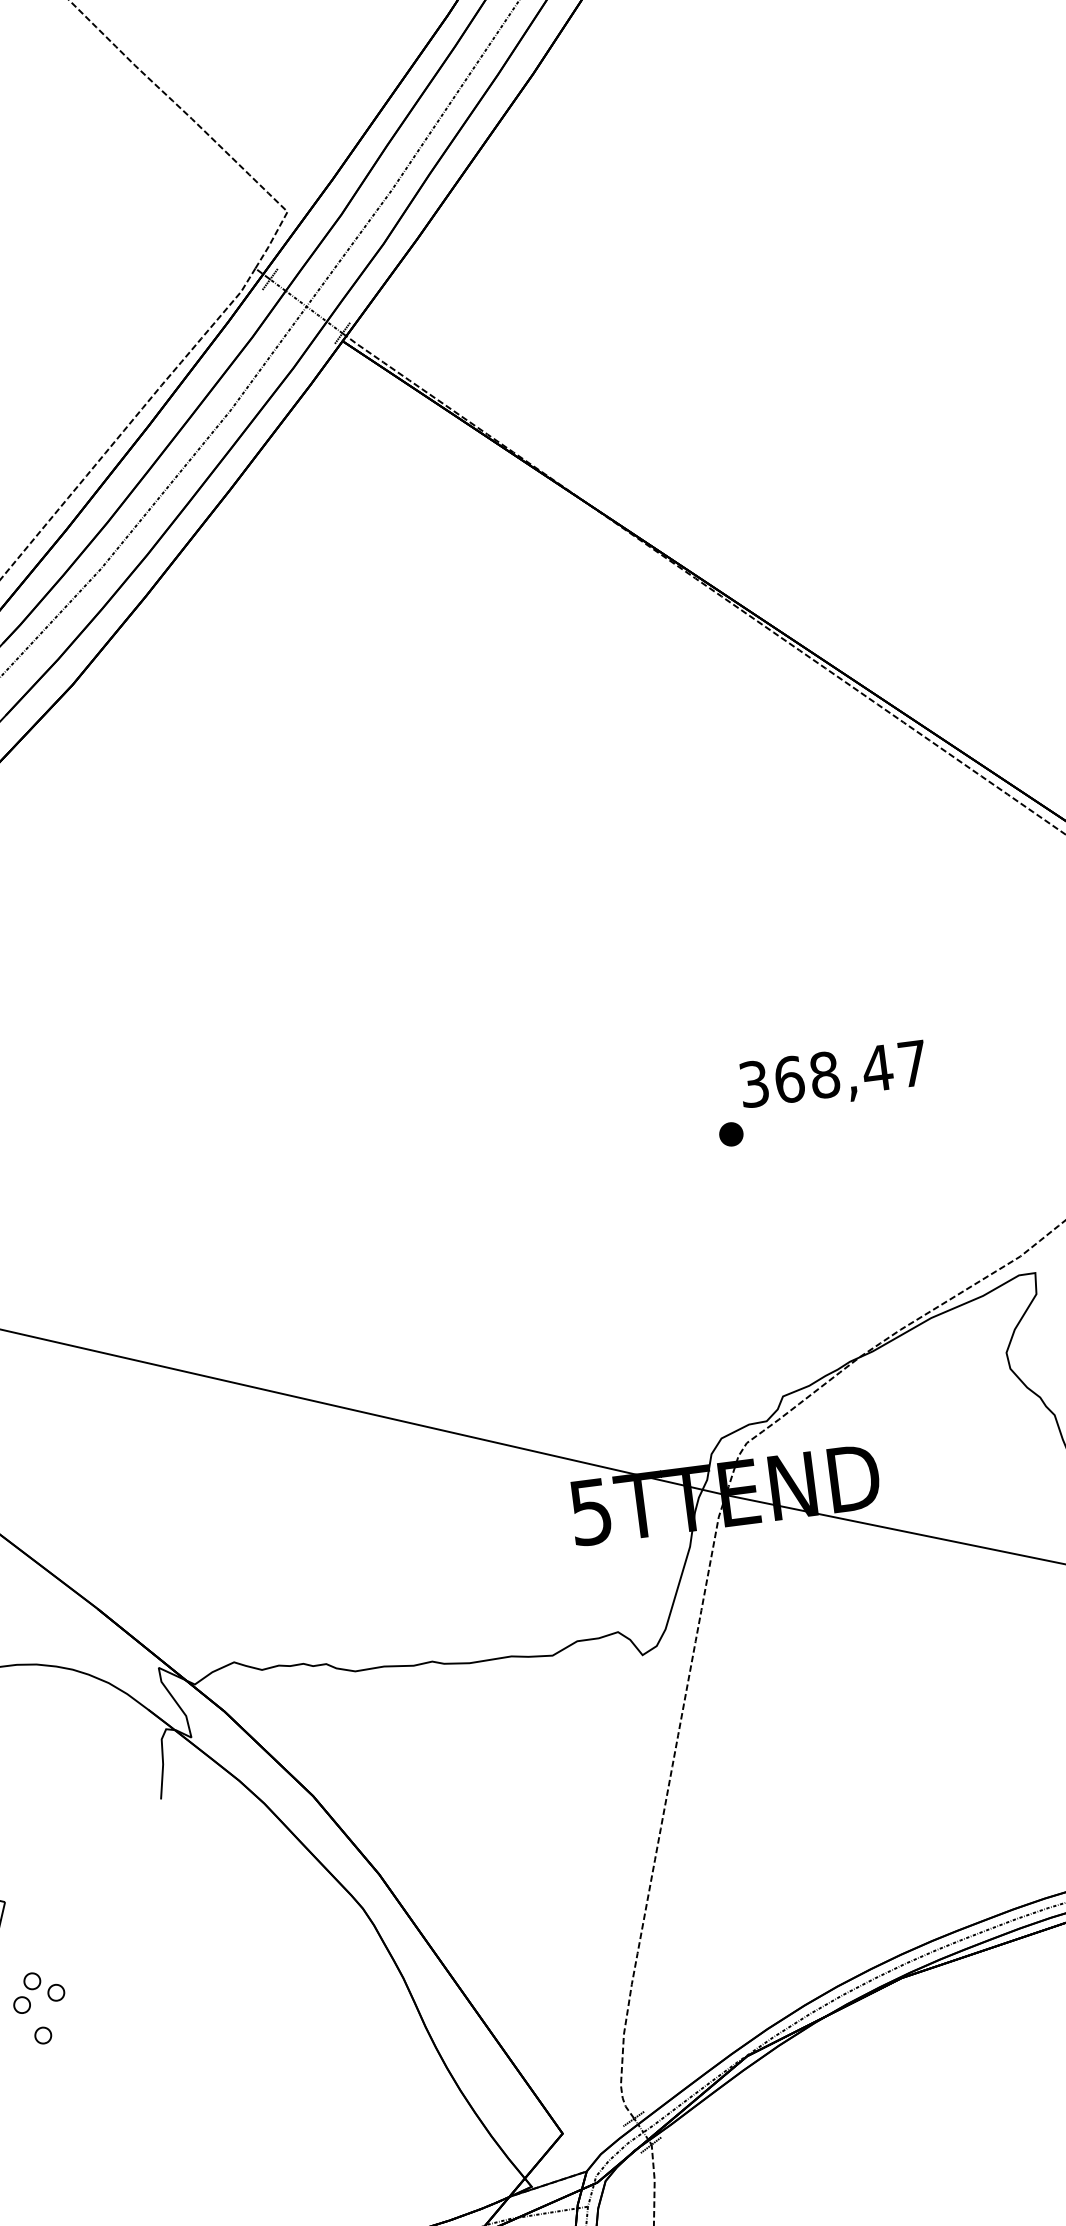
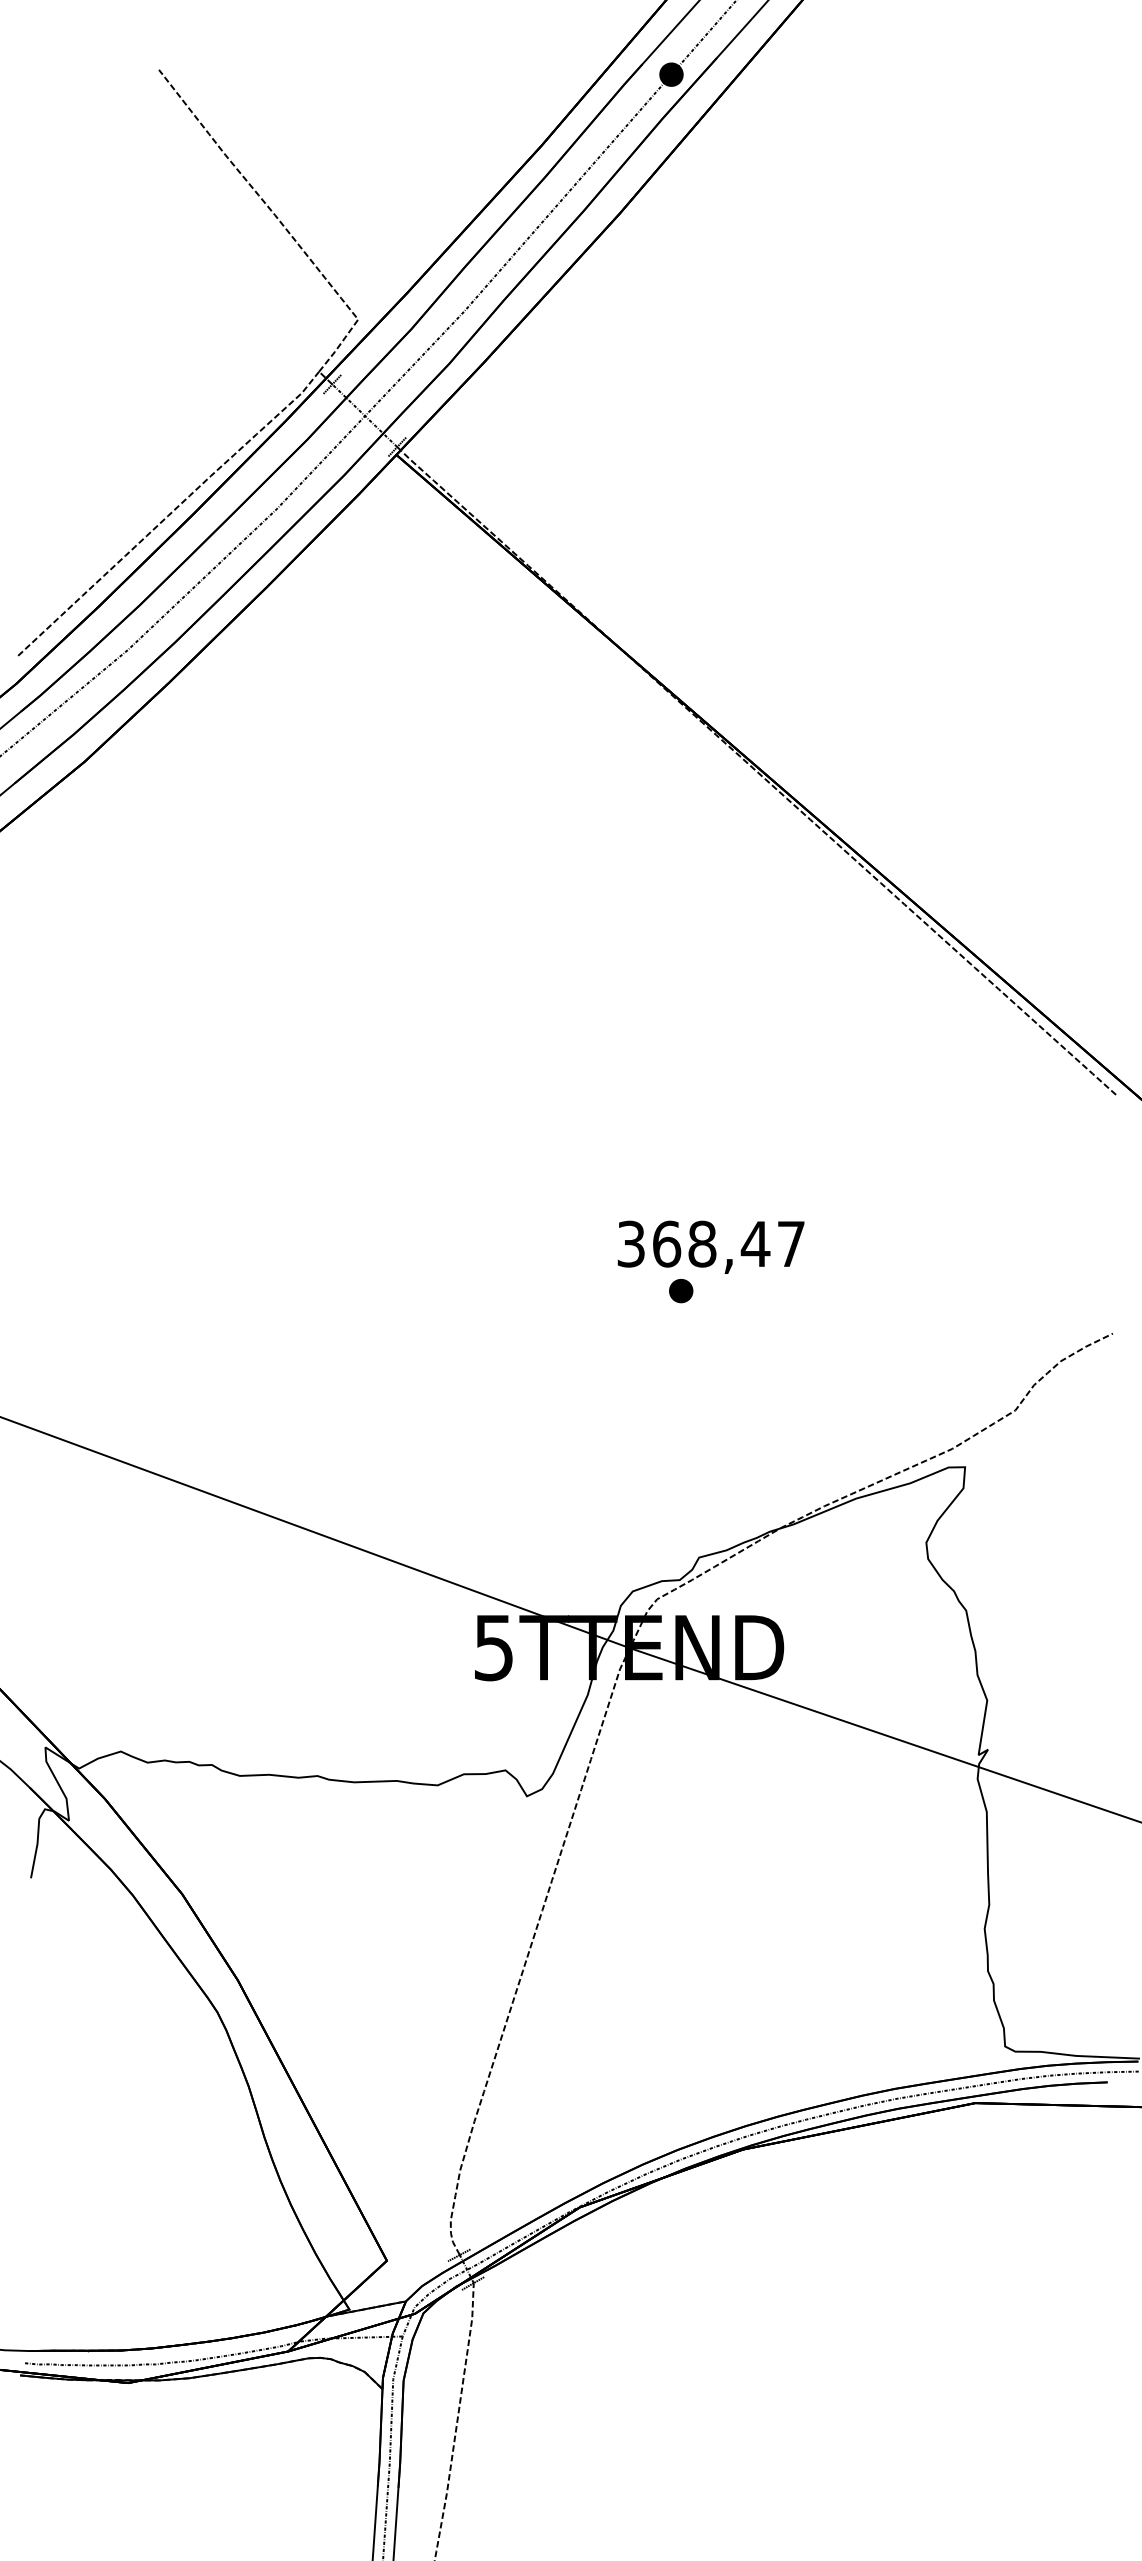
text: (833, 1076) -> (710, 1246), moved

